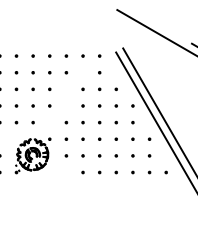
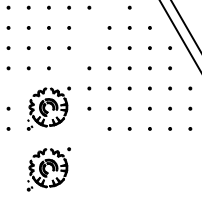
part: (32, 205) -> (48, 168), added

